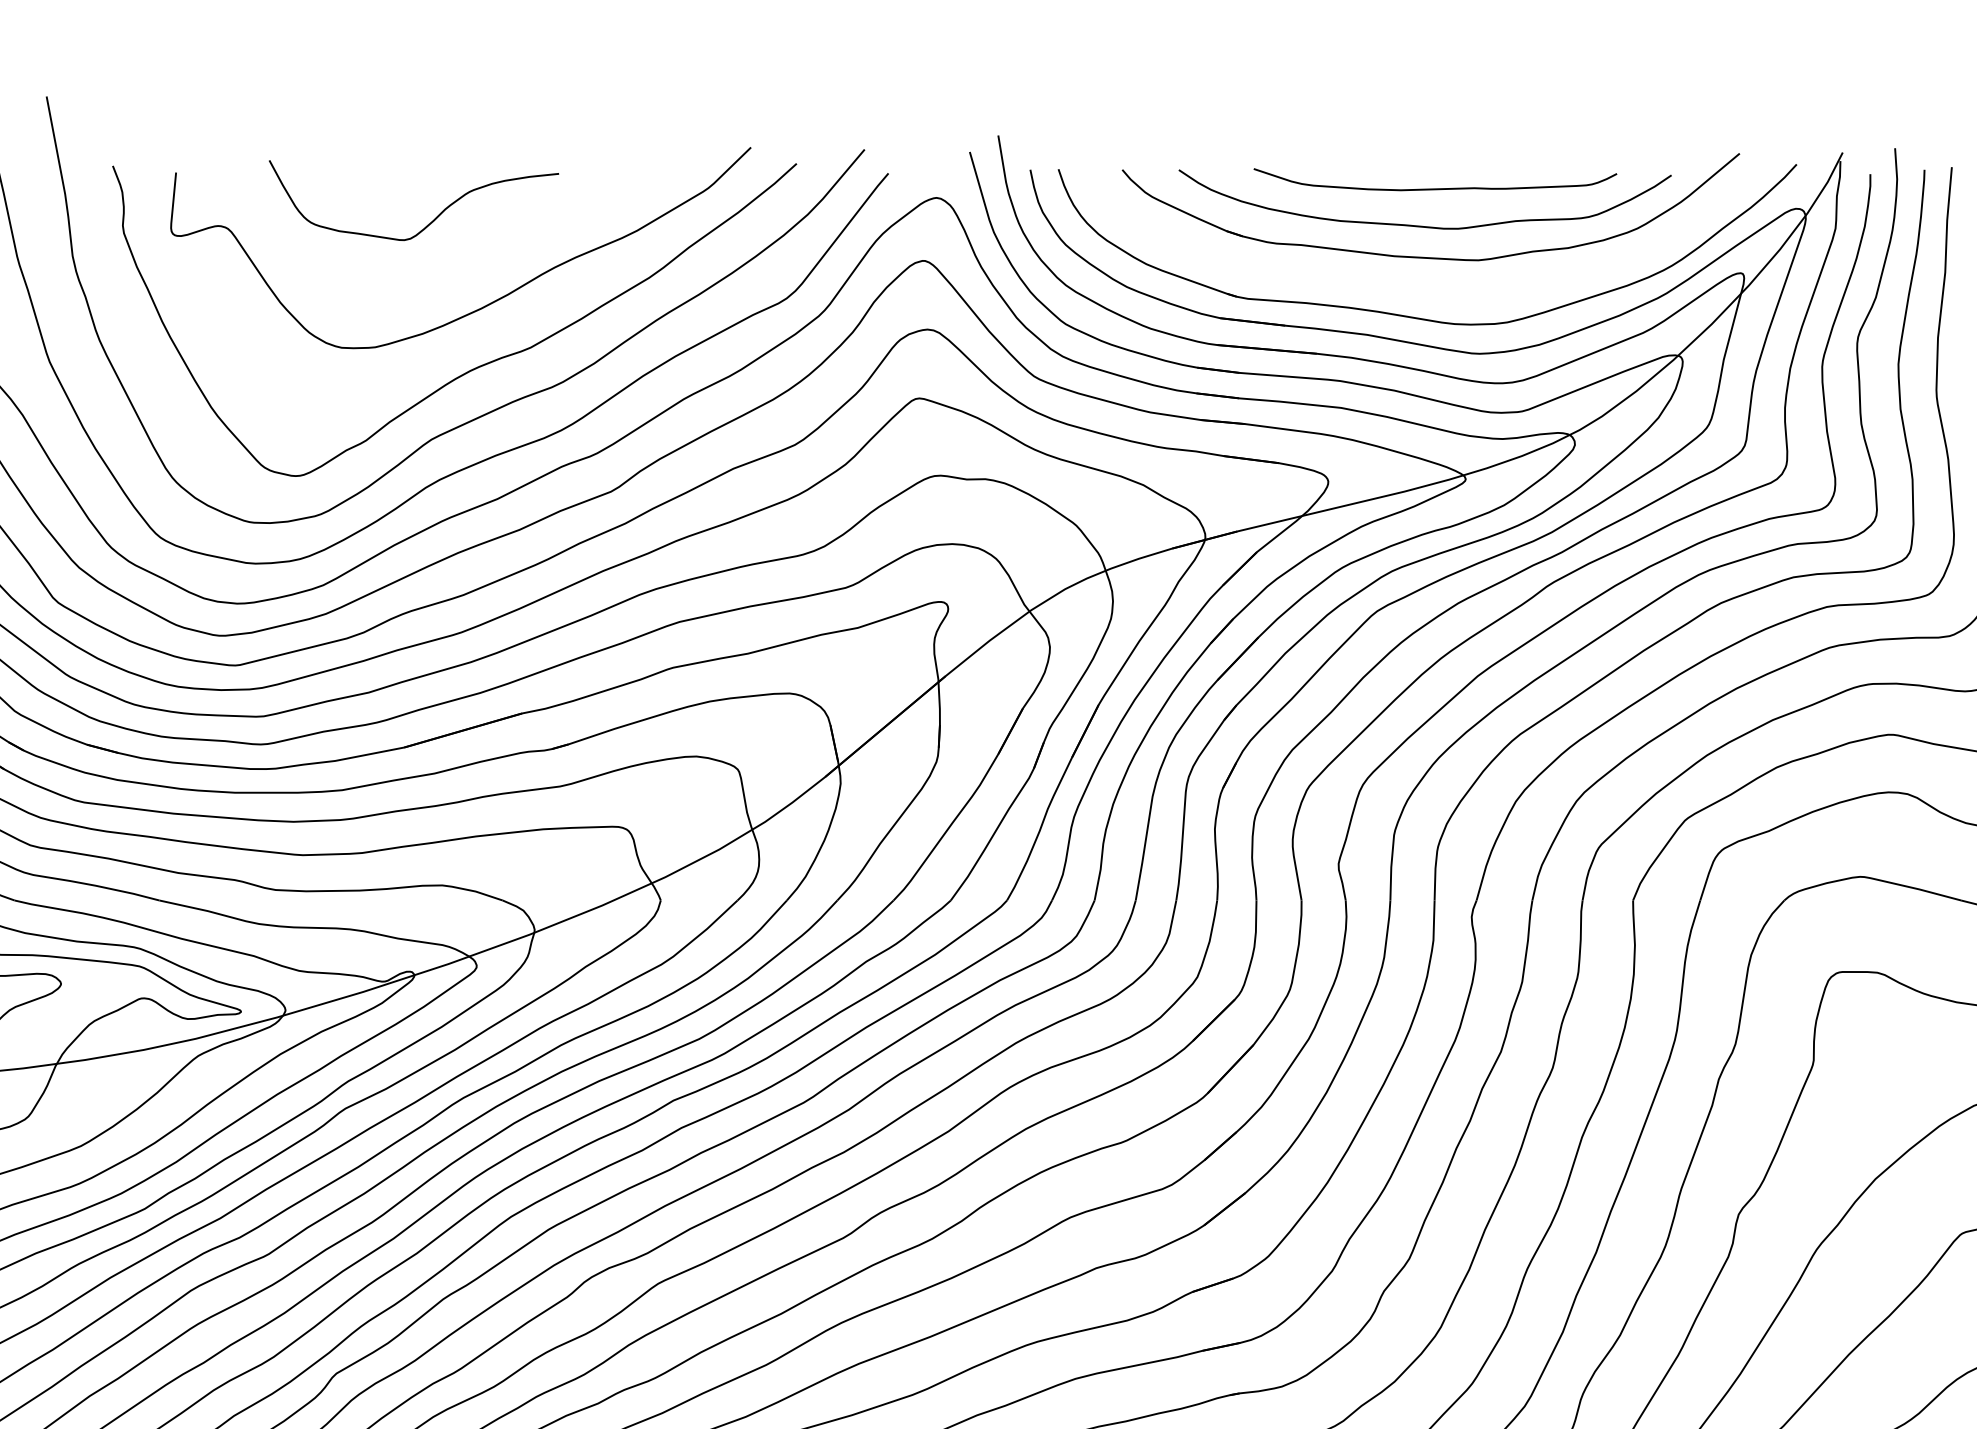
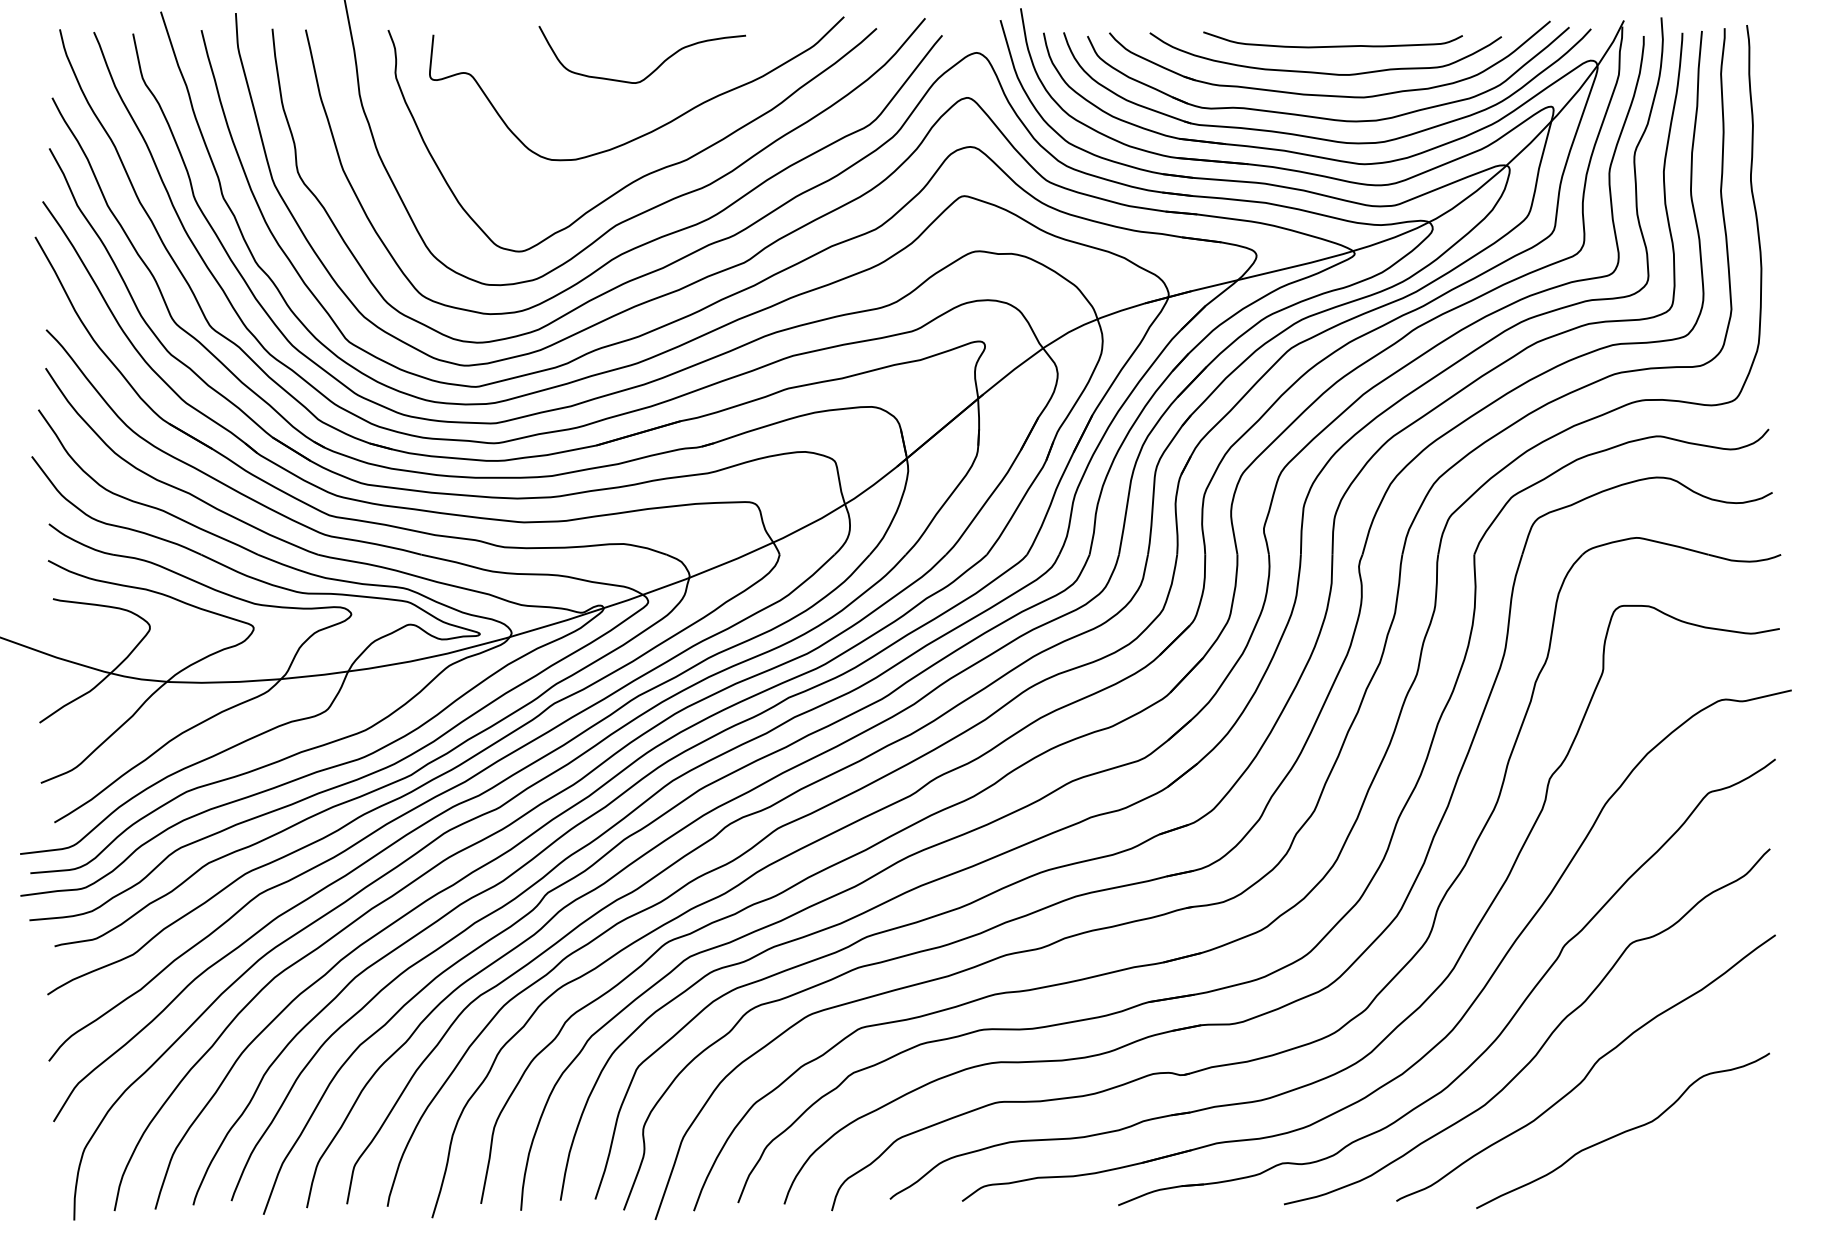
curve: (432, 219) -> (655, 68), moved
part: (1424, 288) -> (1325, 117), added

